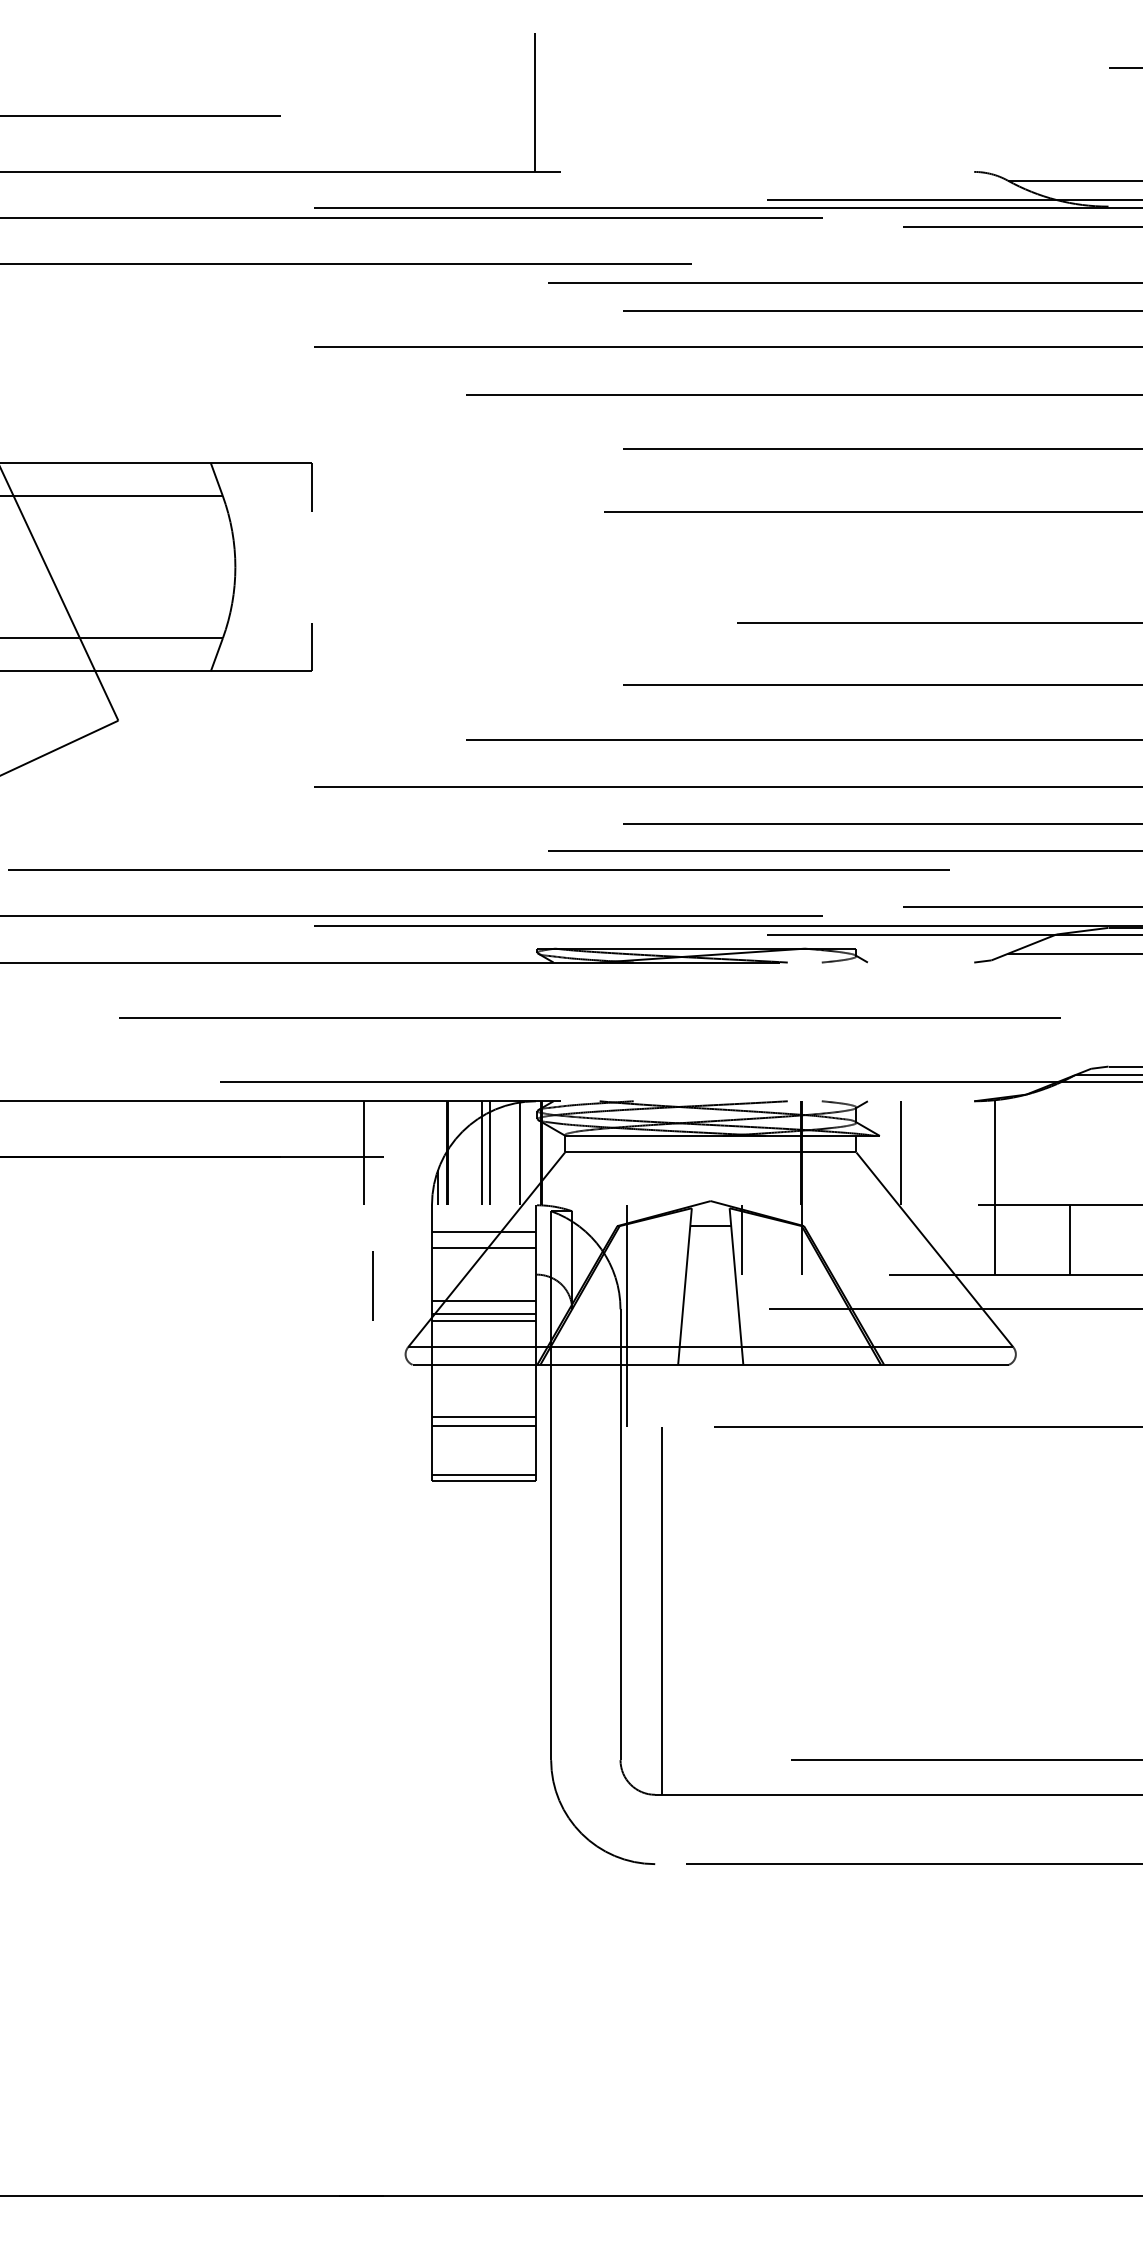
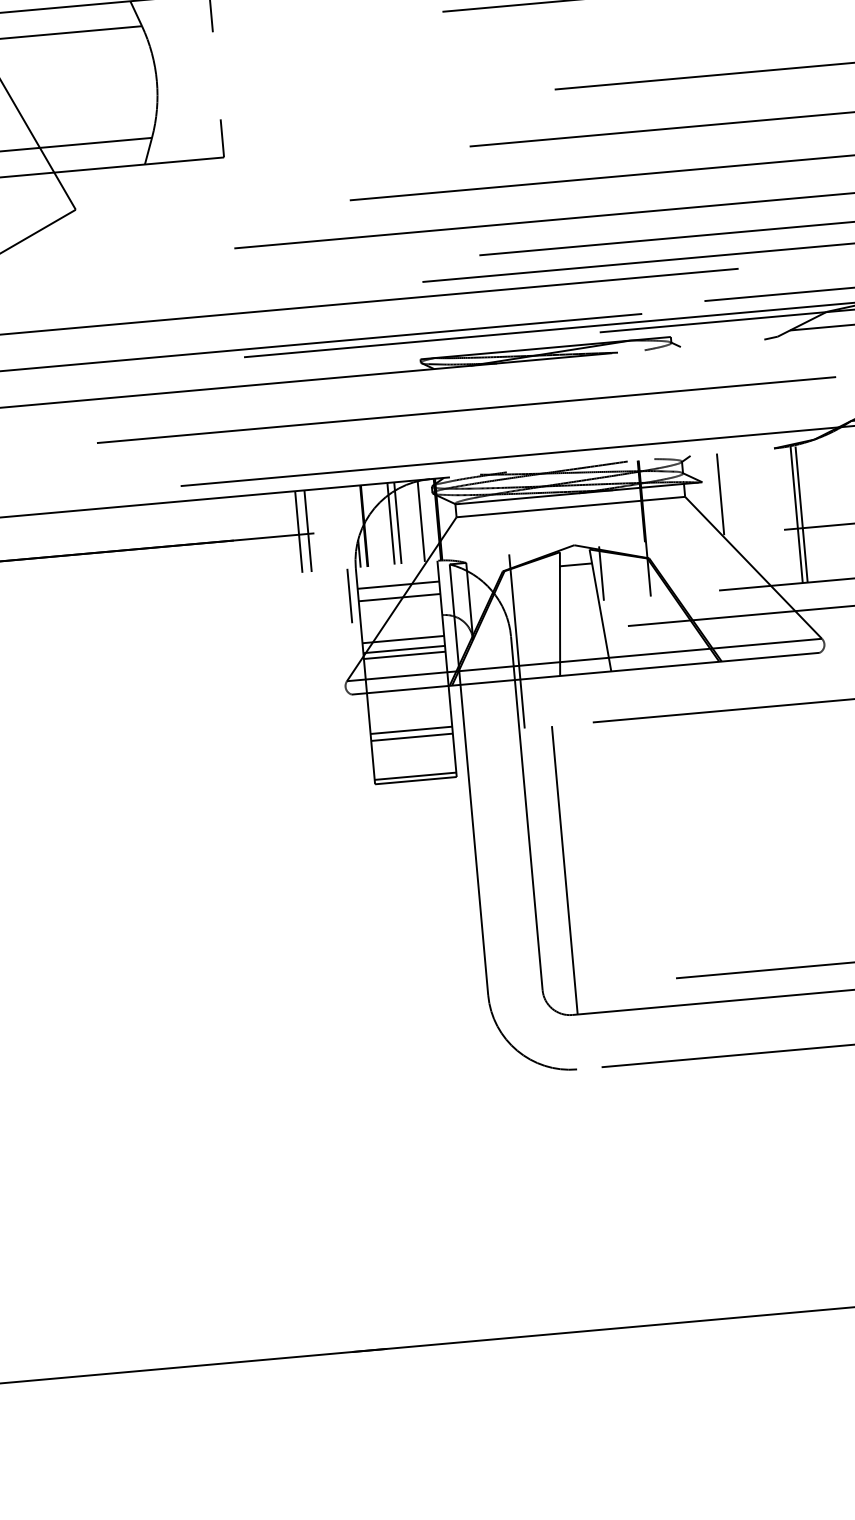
line: (375, 1153) -> (307, 531), added
line: (1001, 1187) -> (801, 514), added
line: (372, 1285) -> (349, 595), moved

